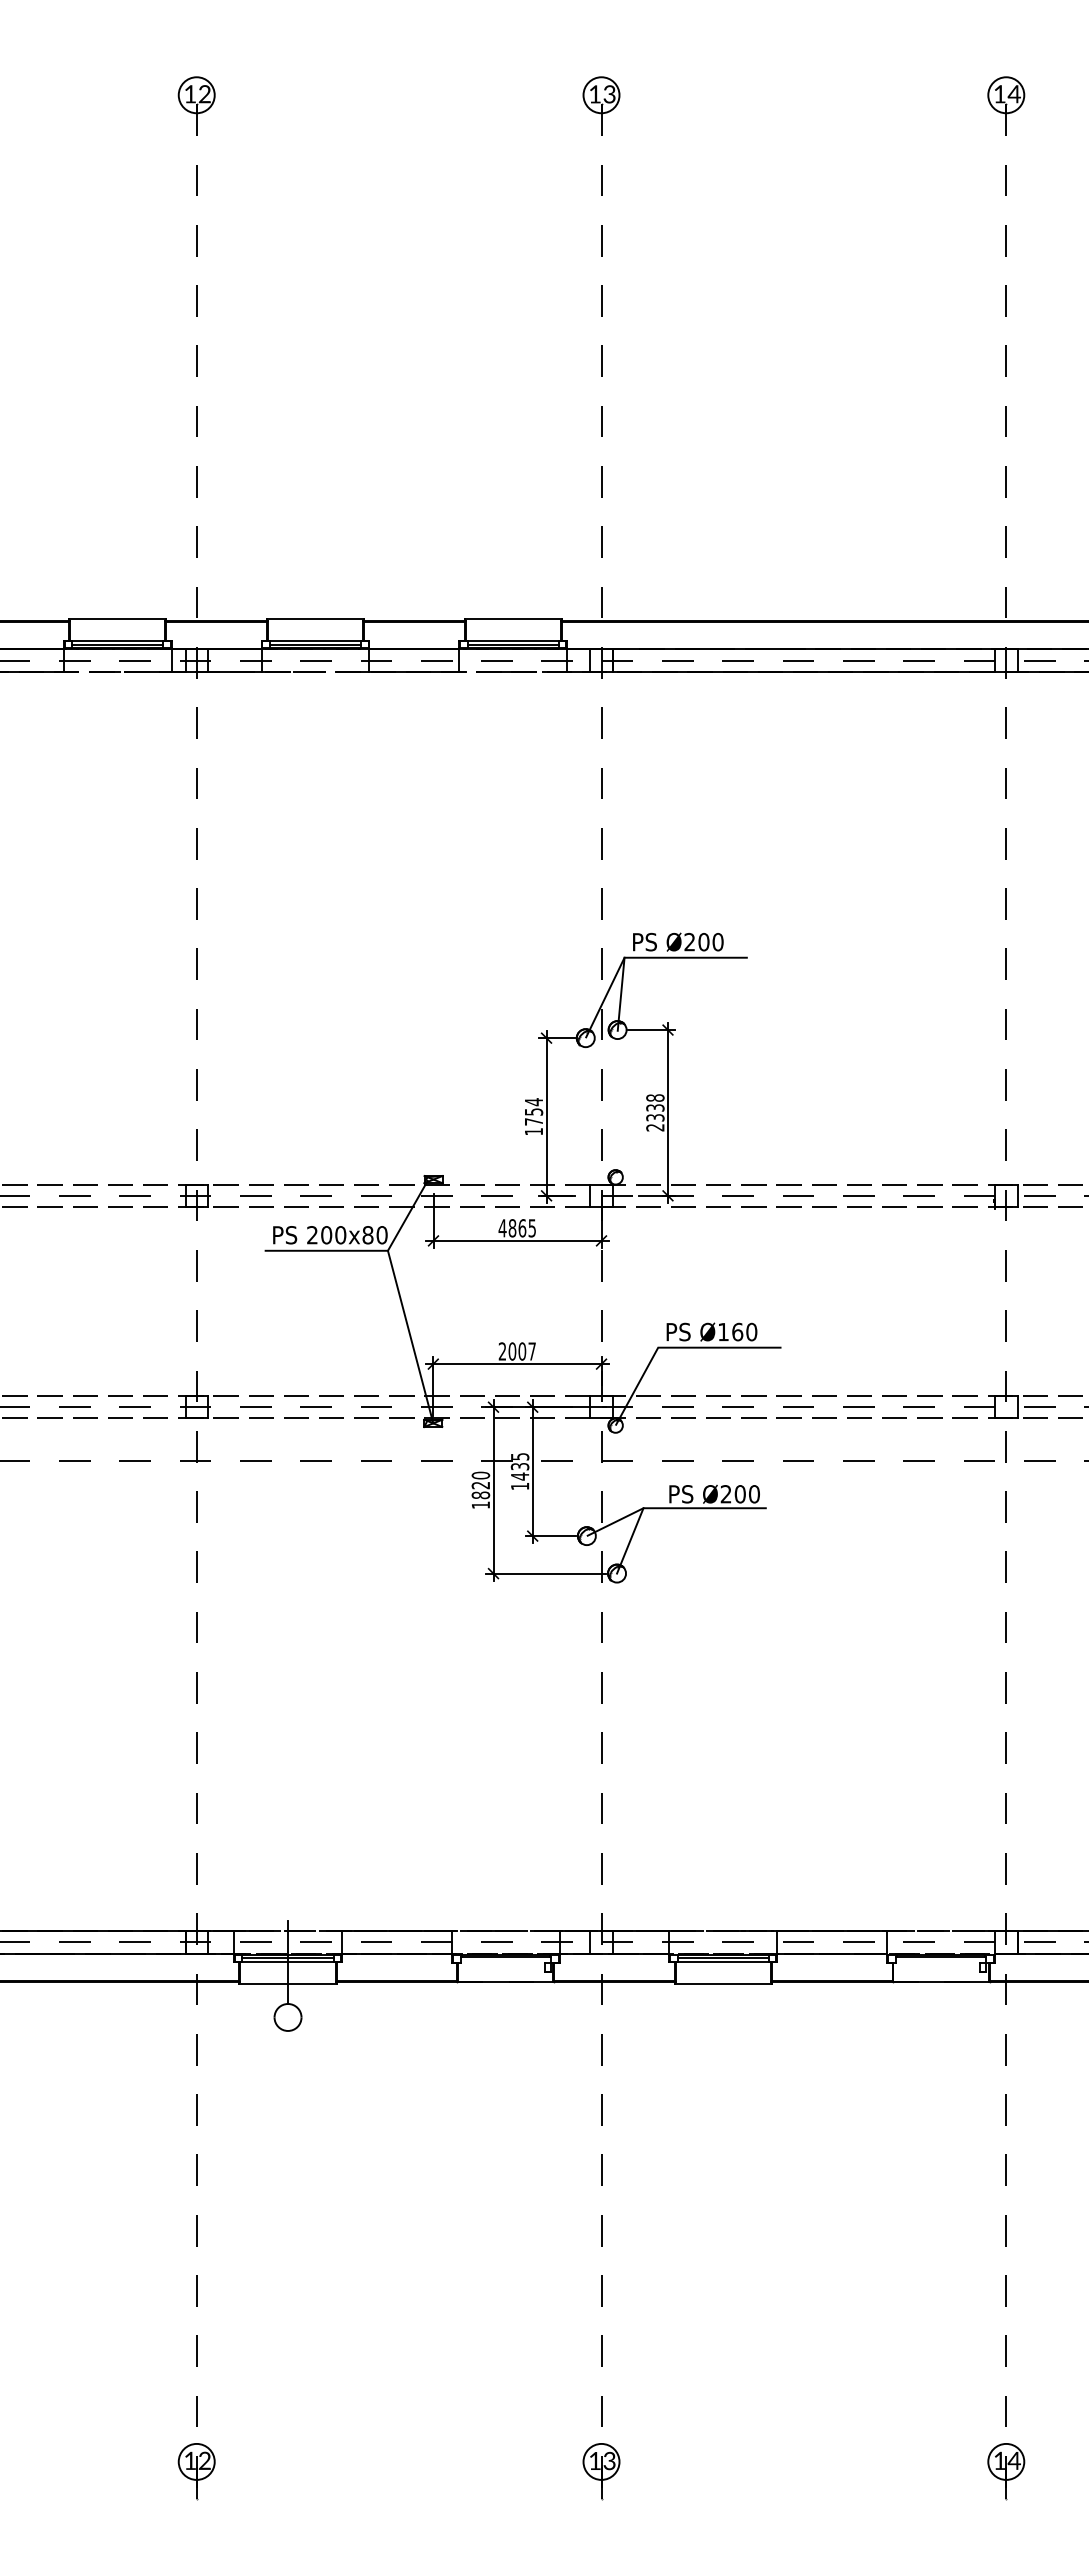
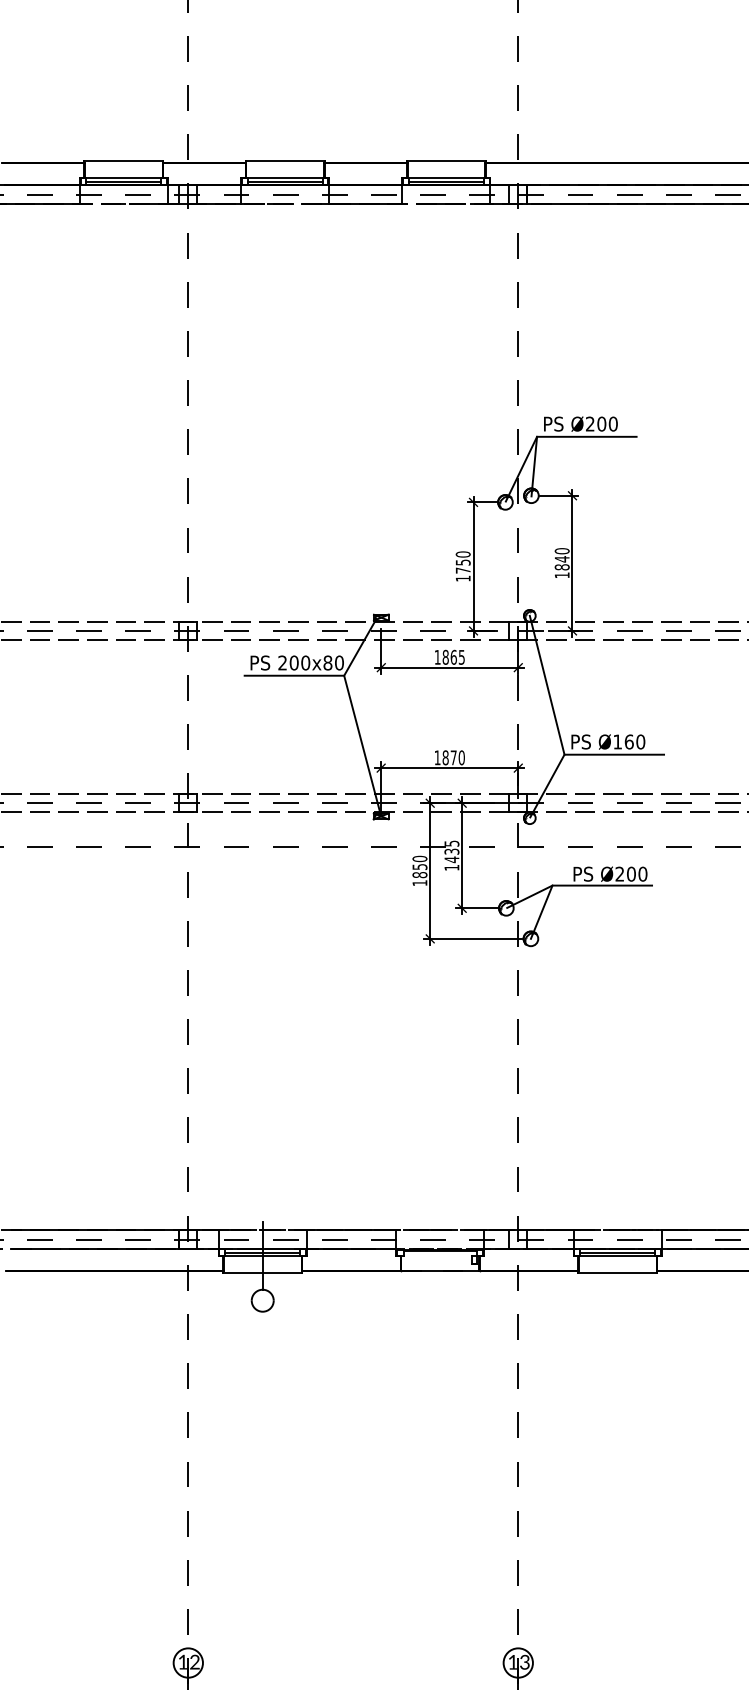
text: (533, 1102) -> (462, 554), 1754 -> 1750
text: (655, 1112) -> (562, 562), 2338 -> 1840
text: (502, 1228) -> (437, 657), 4865 -> 1865
line: (636, 1262) -> (546, 685), added
text: (517, 1351) -> (449, 757), 2007 -> 1870
text: (480, 1485) -> (419, 867), 1820 -> 1850

